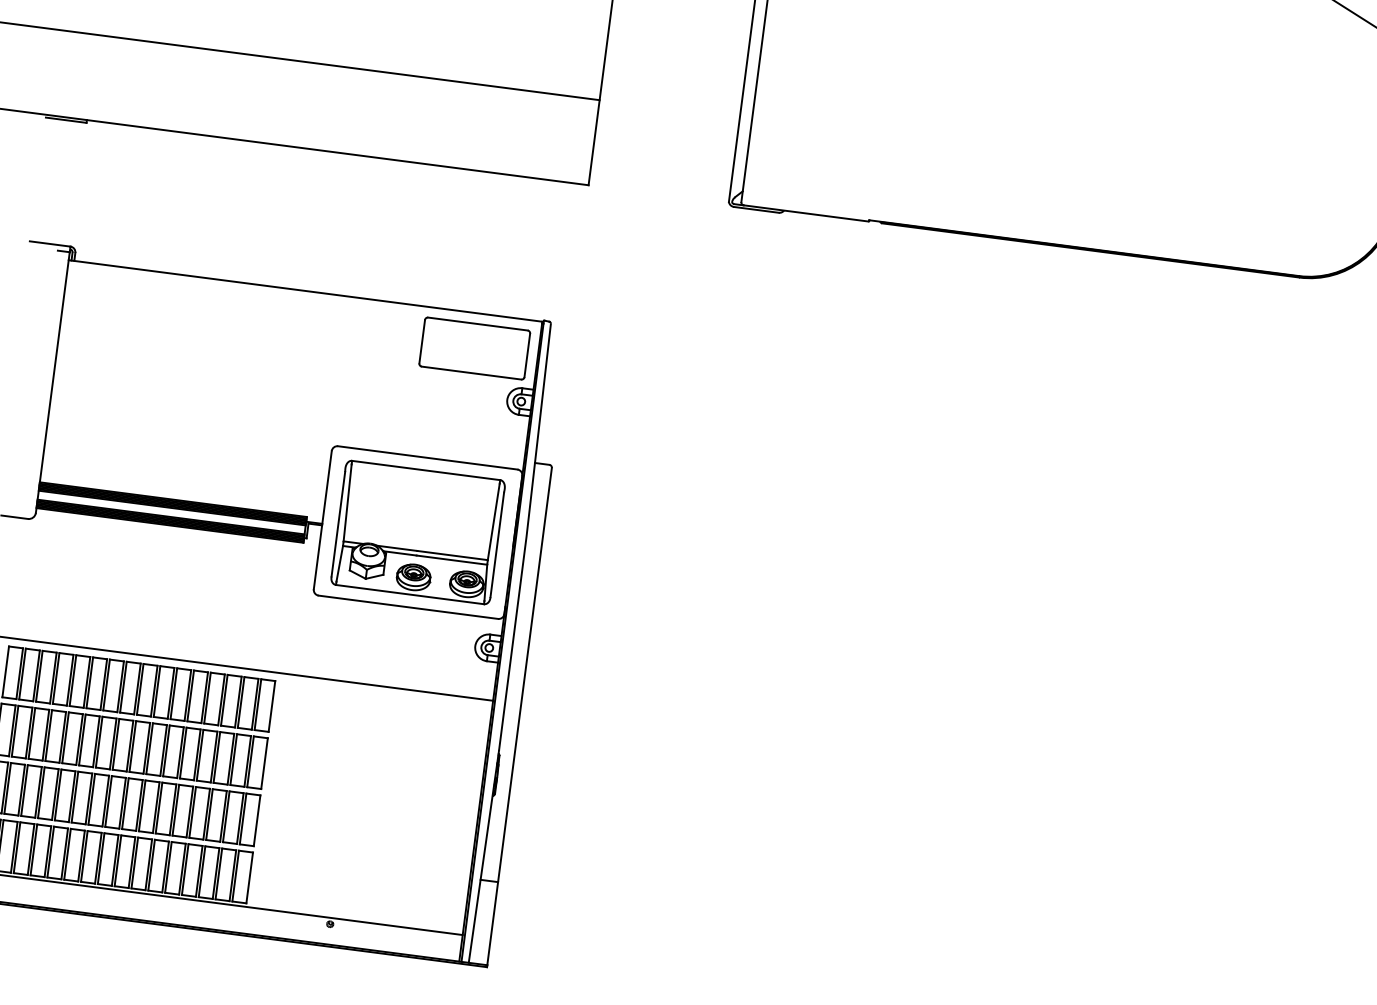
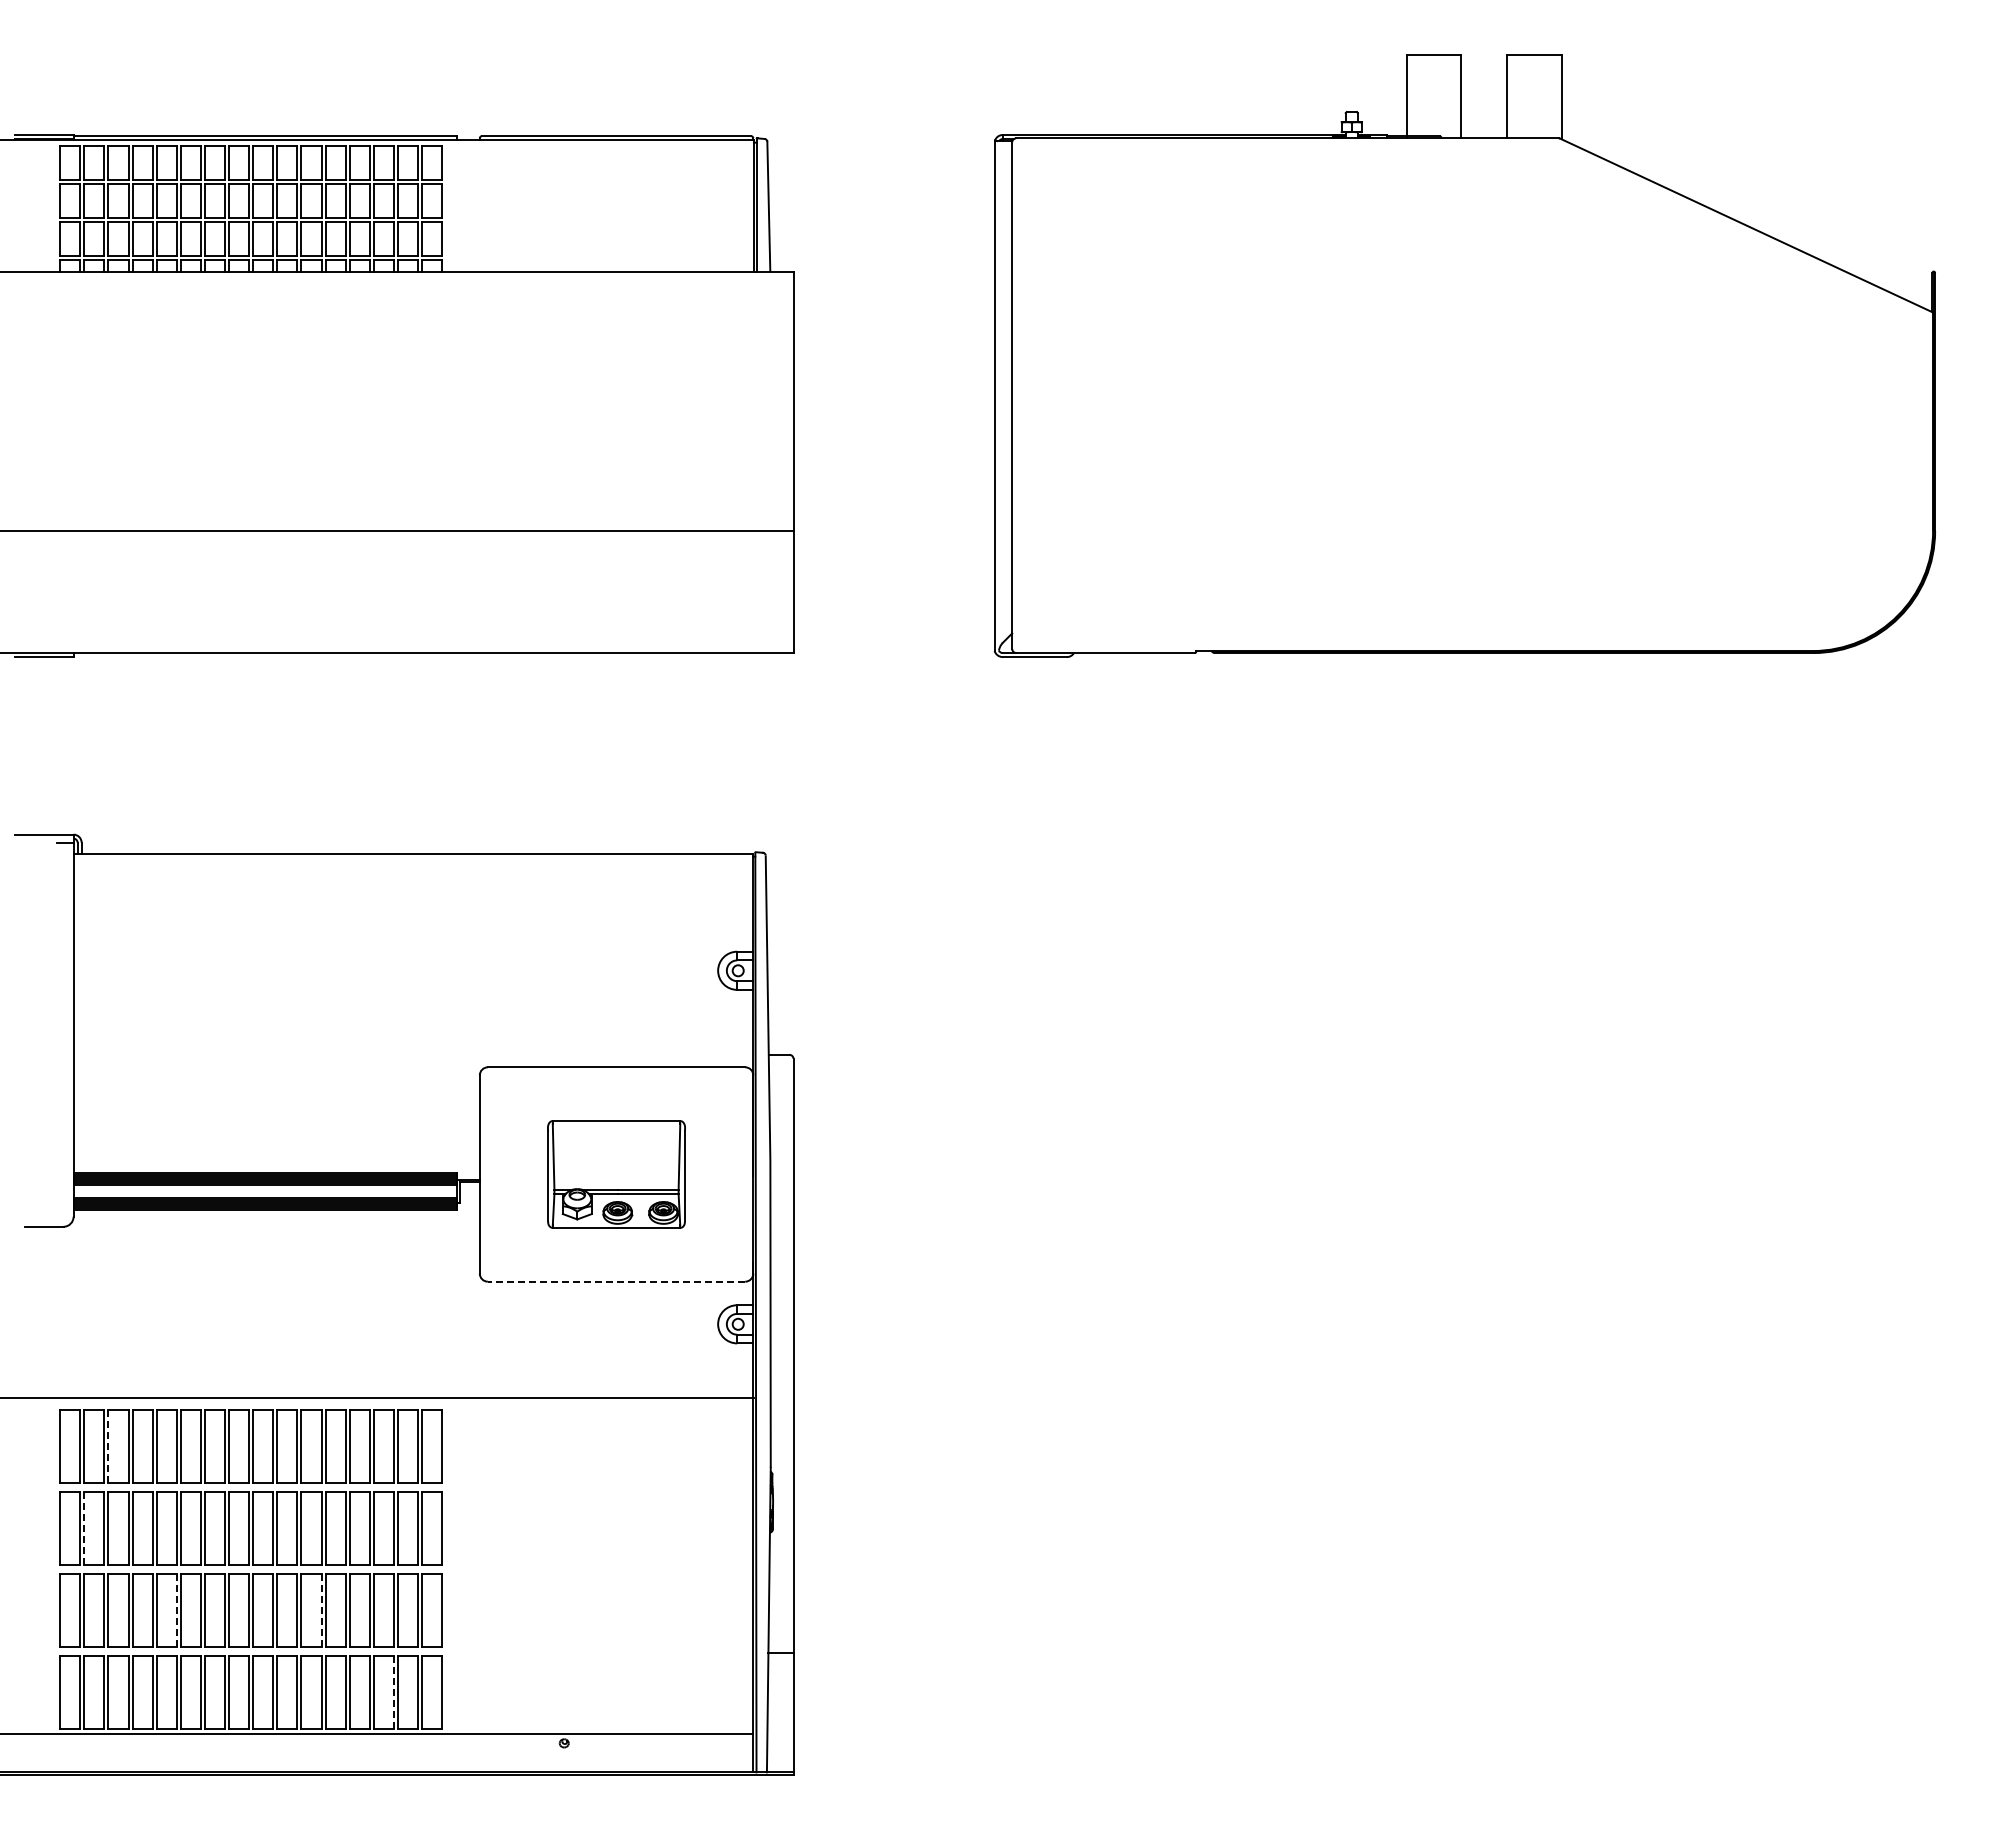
part: (474, 348) -> (662, 904), removed
part: (418, 532) -> (616, 1174), size x0.6
line: (408, 607) -> (616, 1281), solid -> dashed
line: (39, 676) -> (108, 1446), solid -> dashed
line: (15, 731) -> (84, 1528), solid -> dashed
line: (71, 797) -> (176, 1611), solid -> dashed
line: (172, 810) -> (321, 1611), solid -> dashed
line: (215, 874) -> (393, 1693), solid -> dashed

